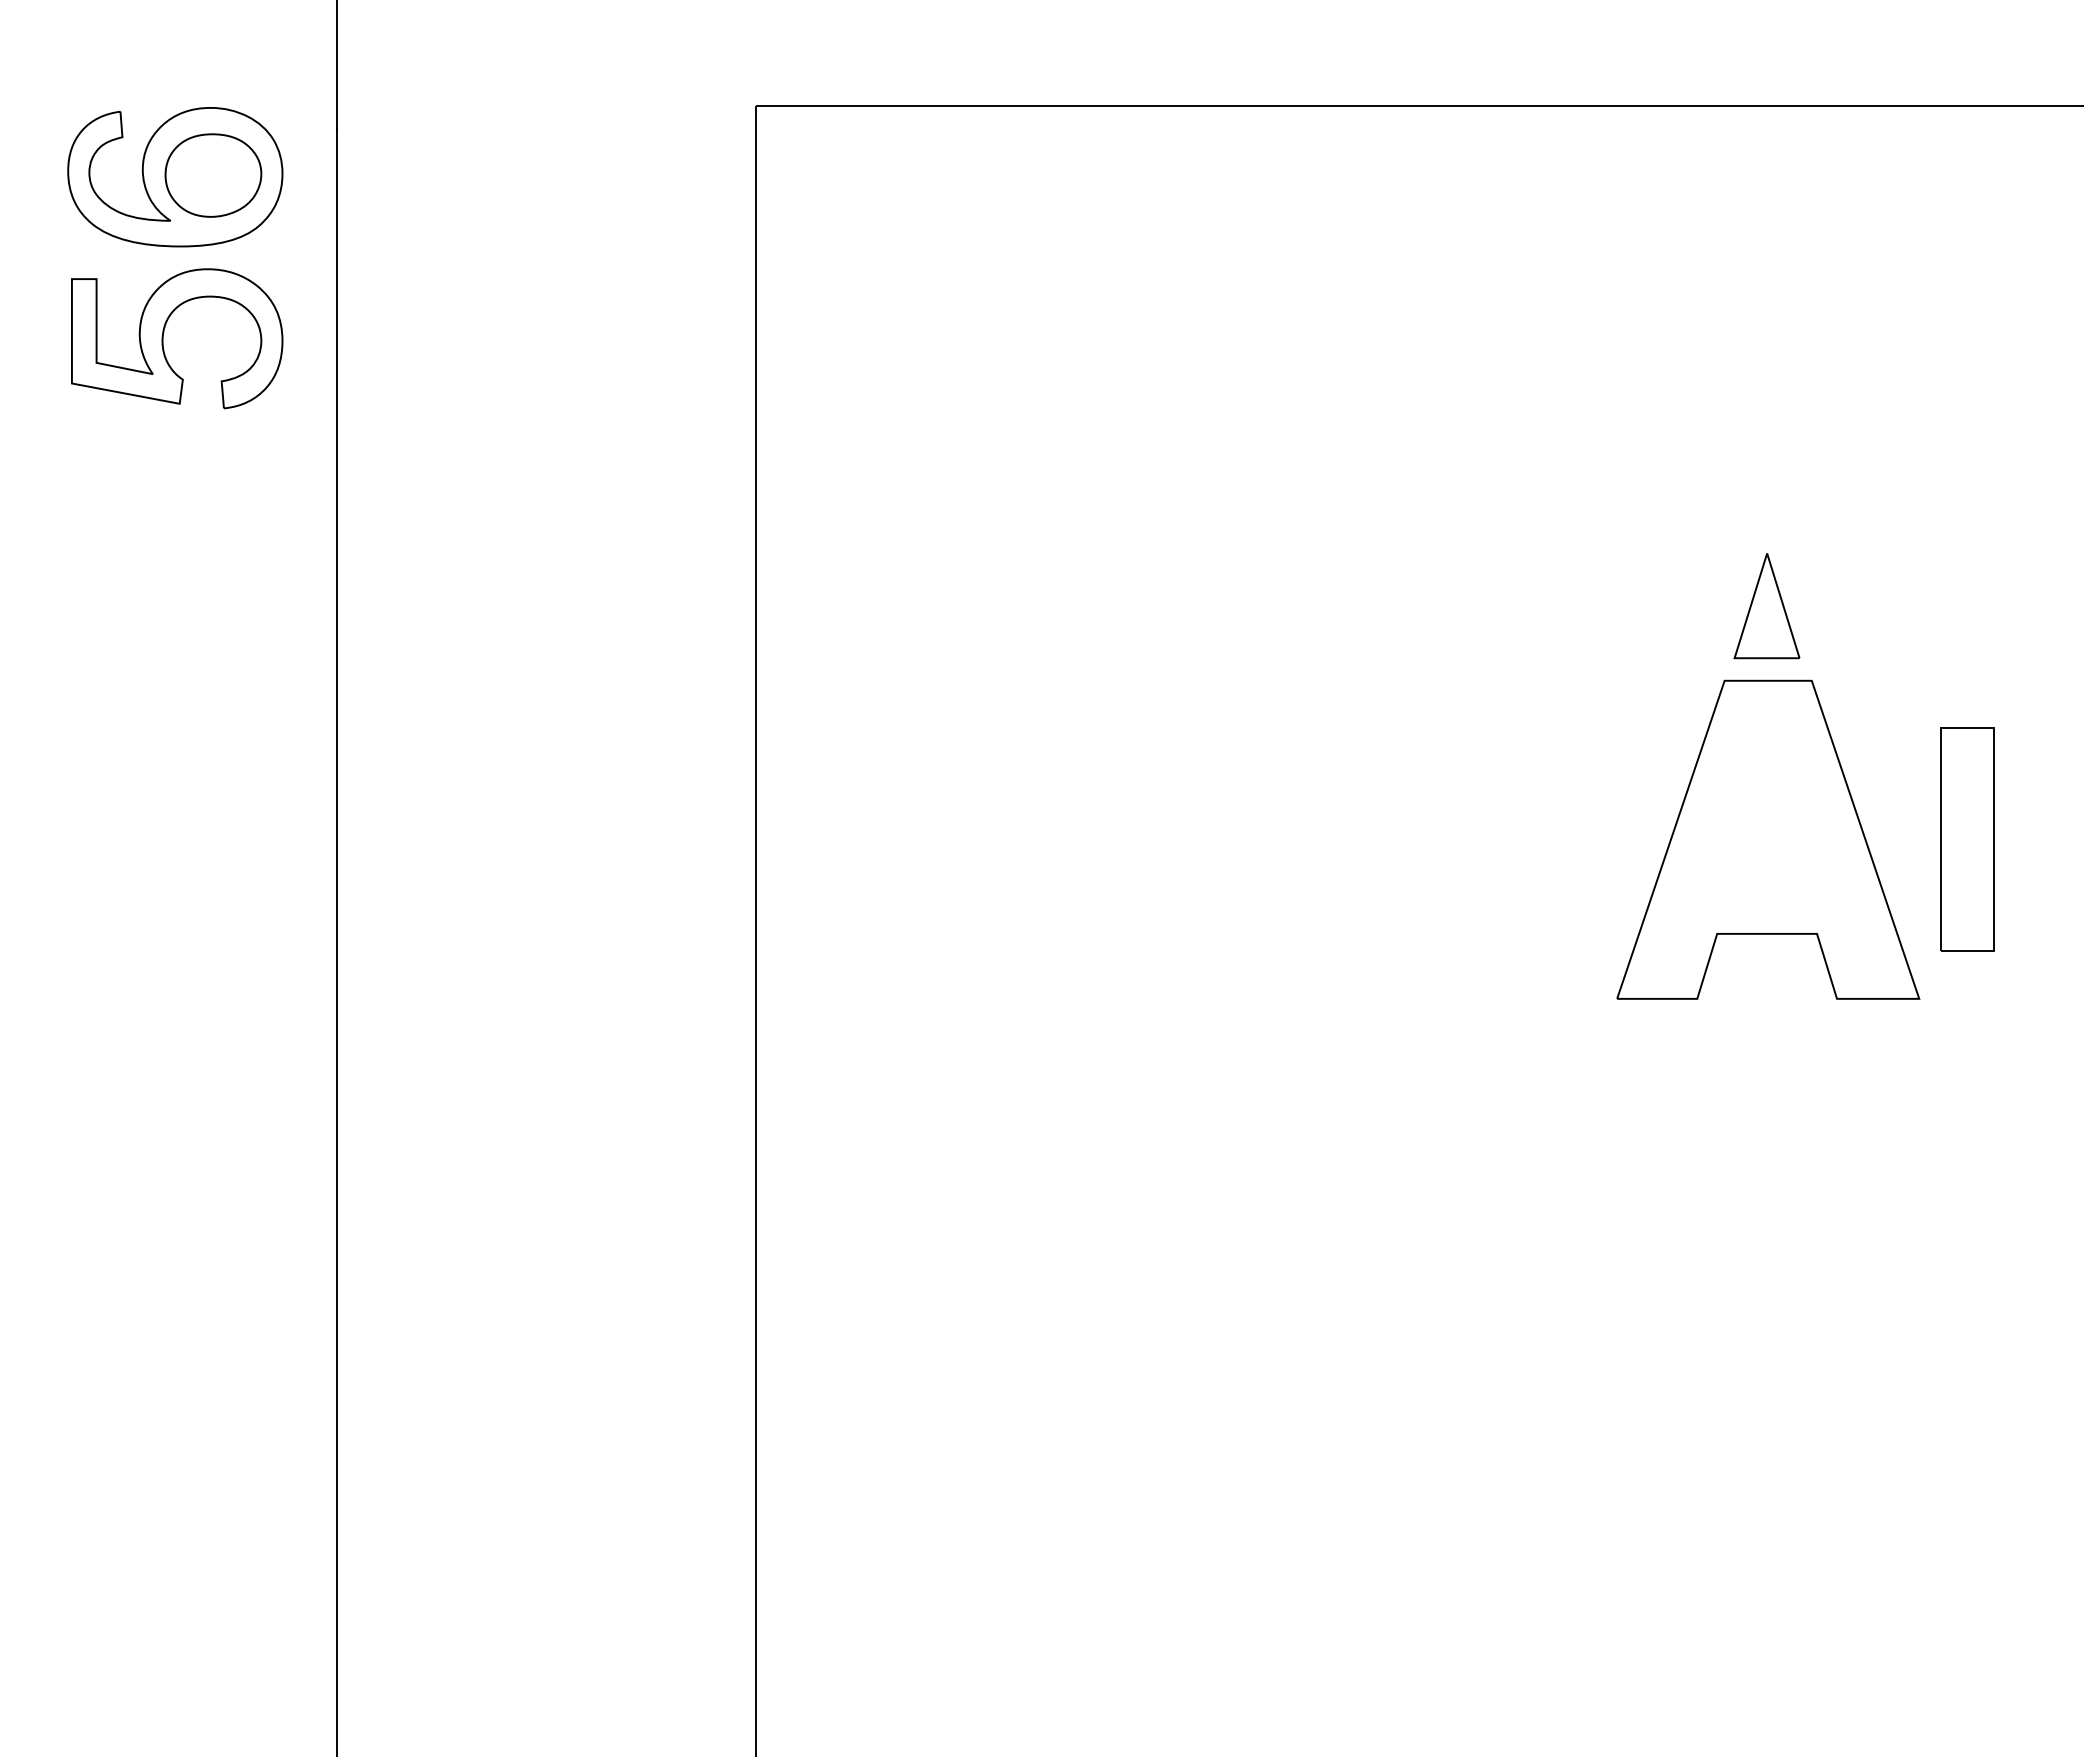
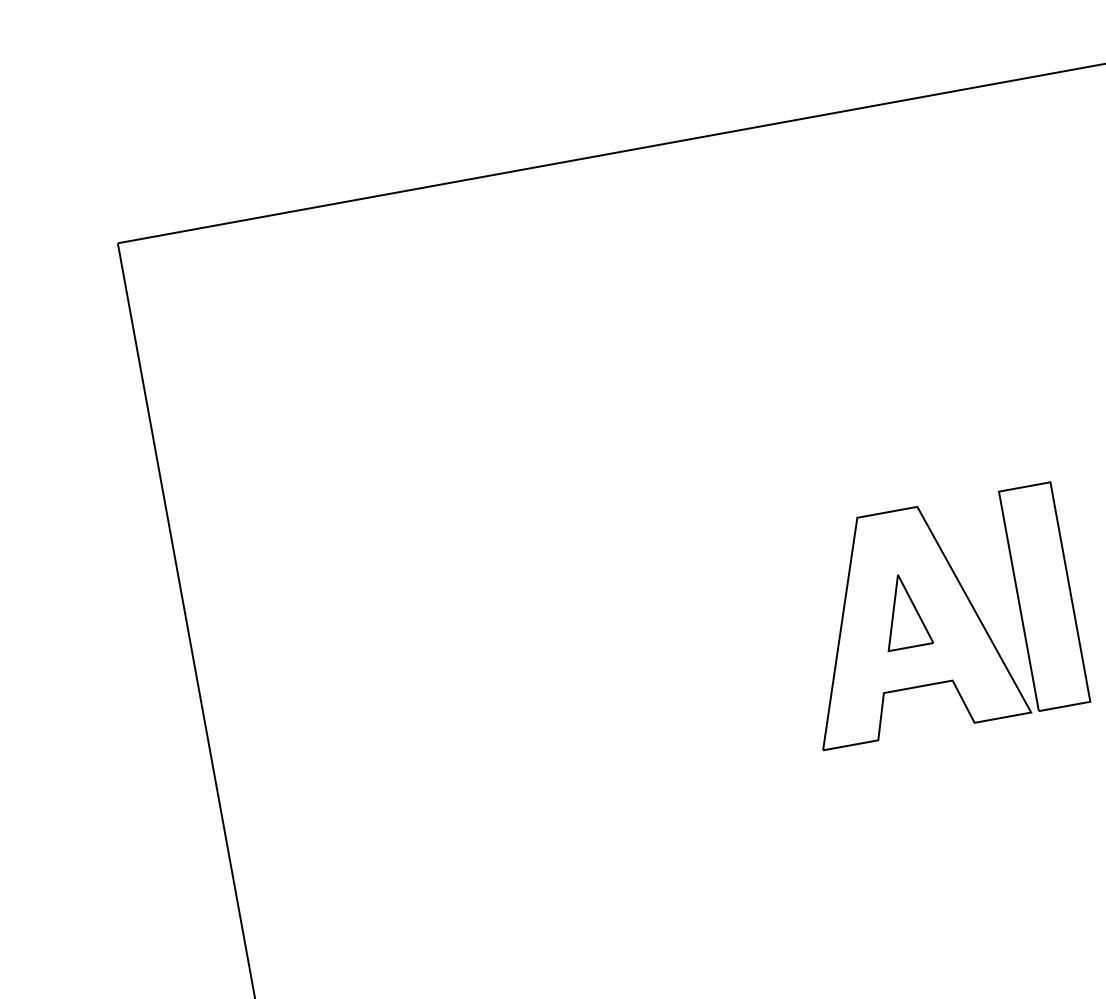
part: (1766, 606) -> (904, 611), moved
part: (1967, 839) -> (1044, 596), size x1.43

